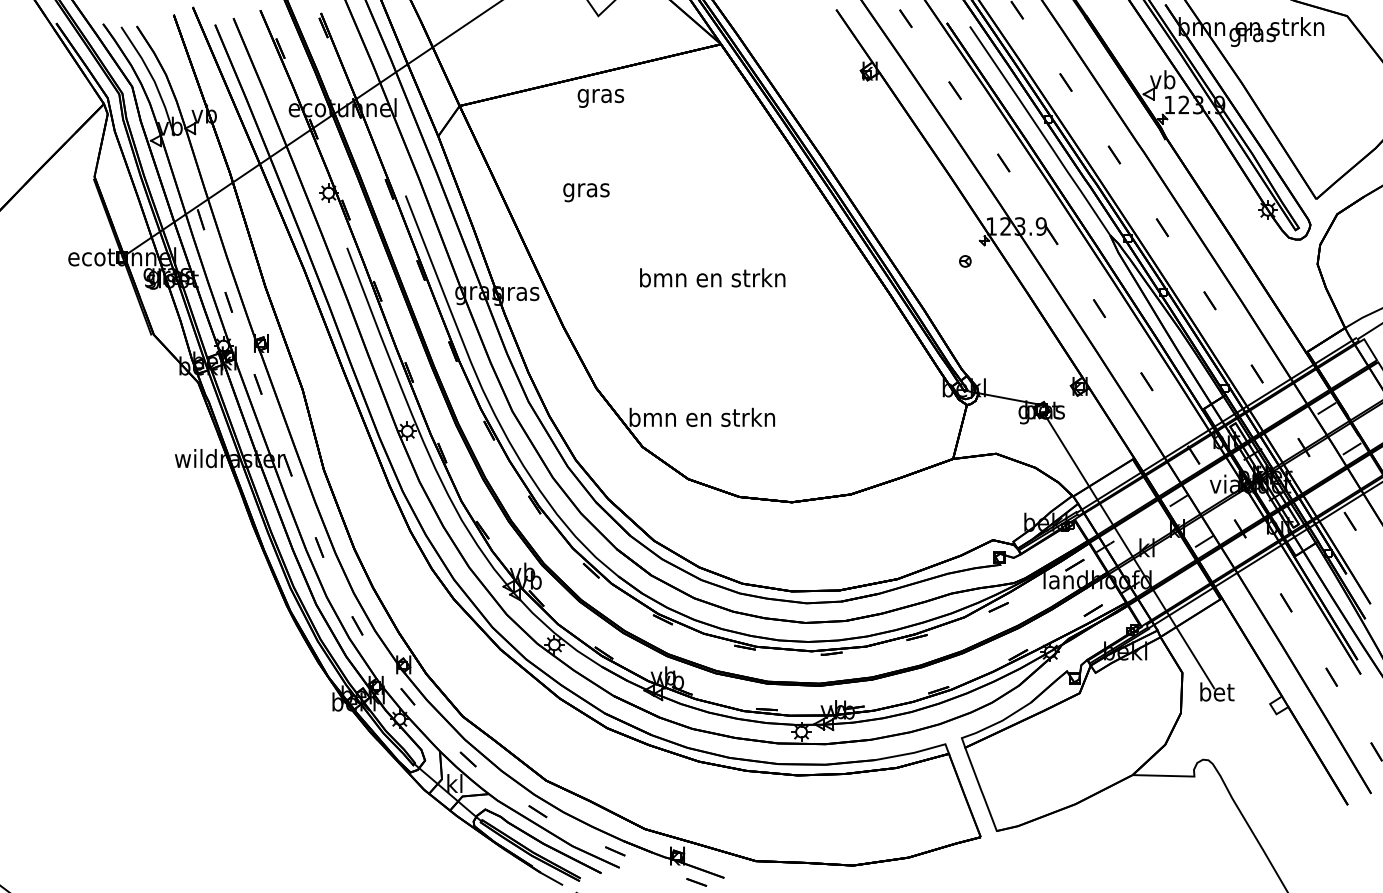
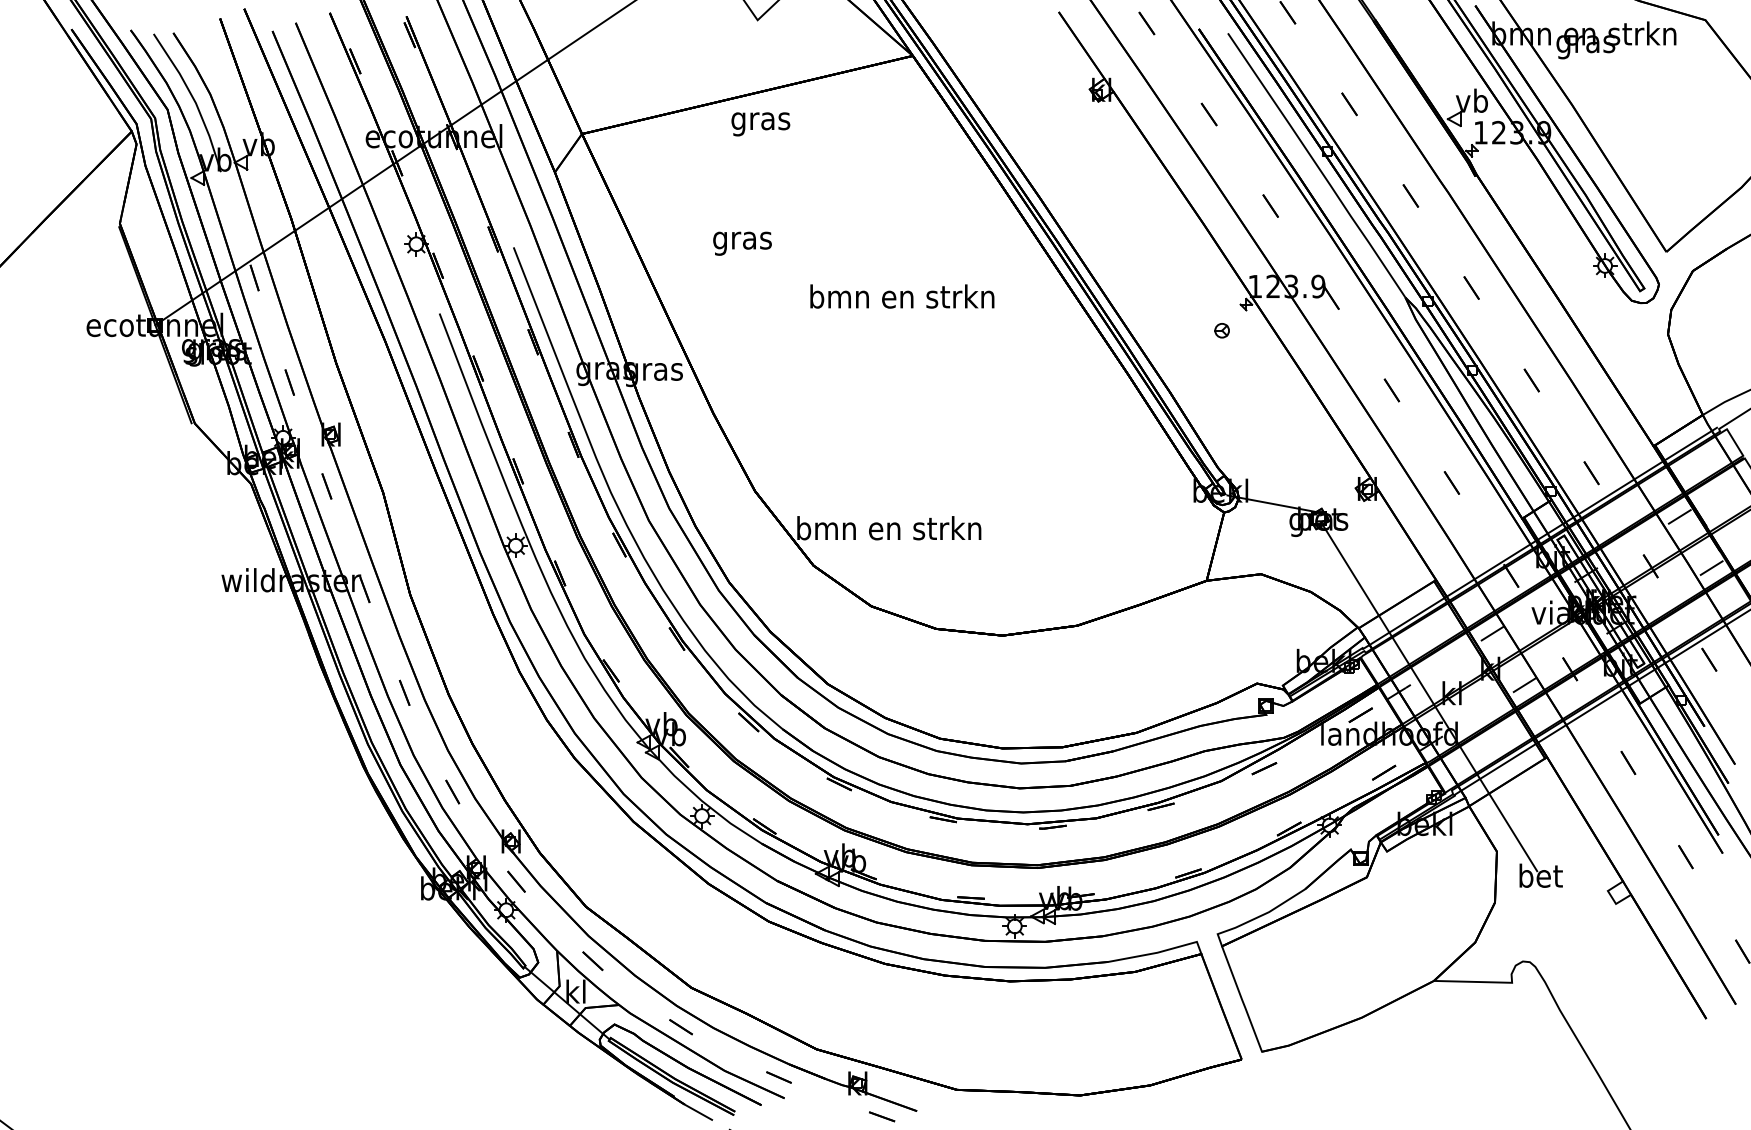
text: (712, 277) -> (902, 296), moved

